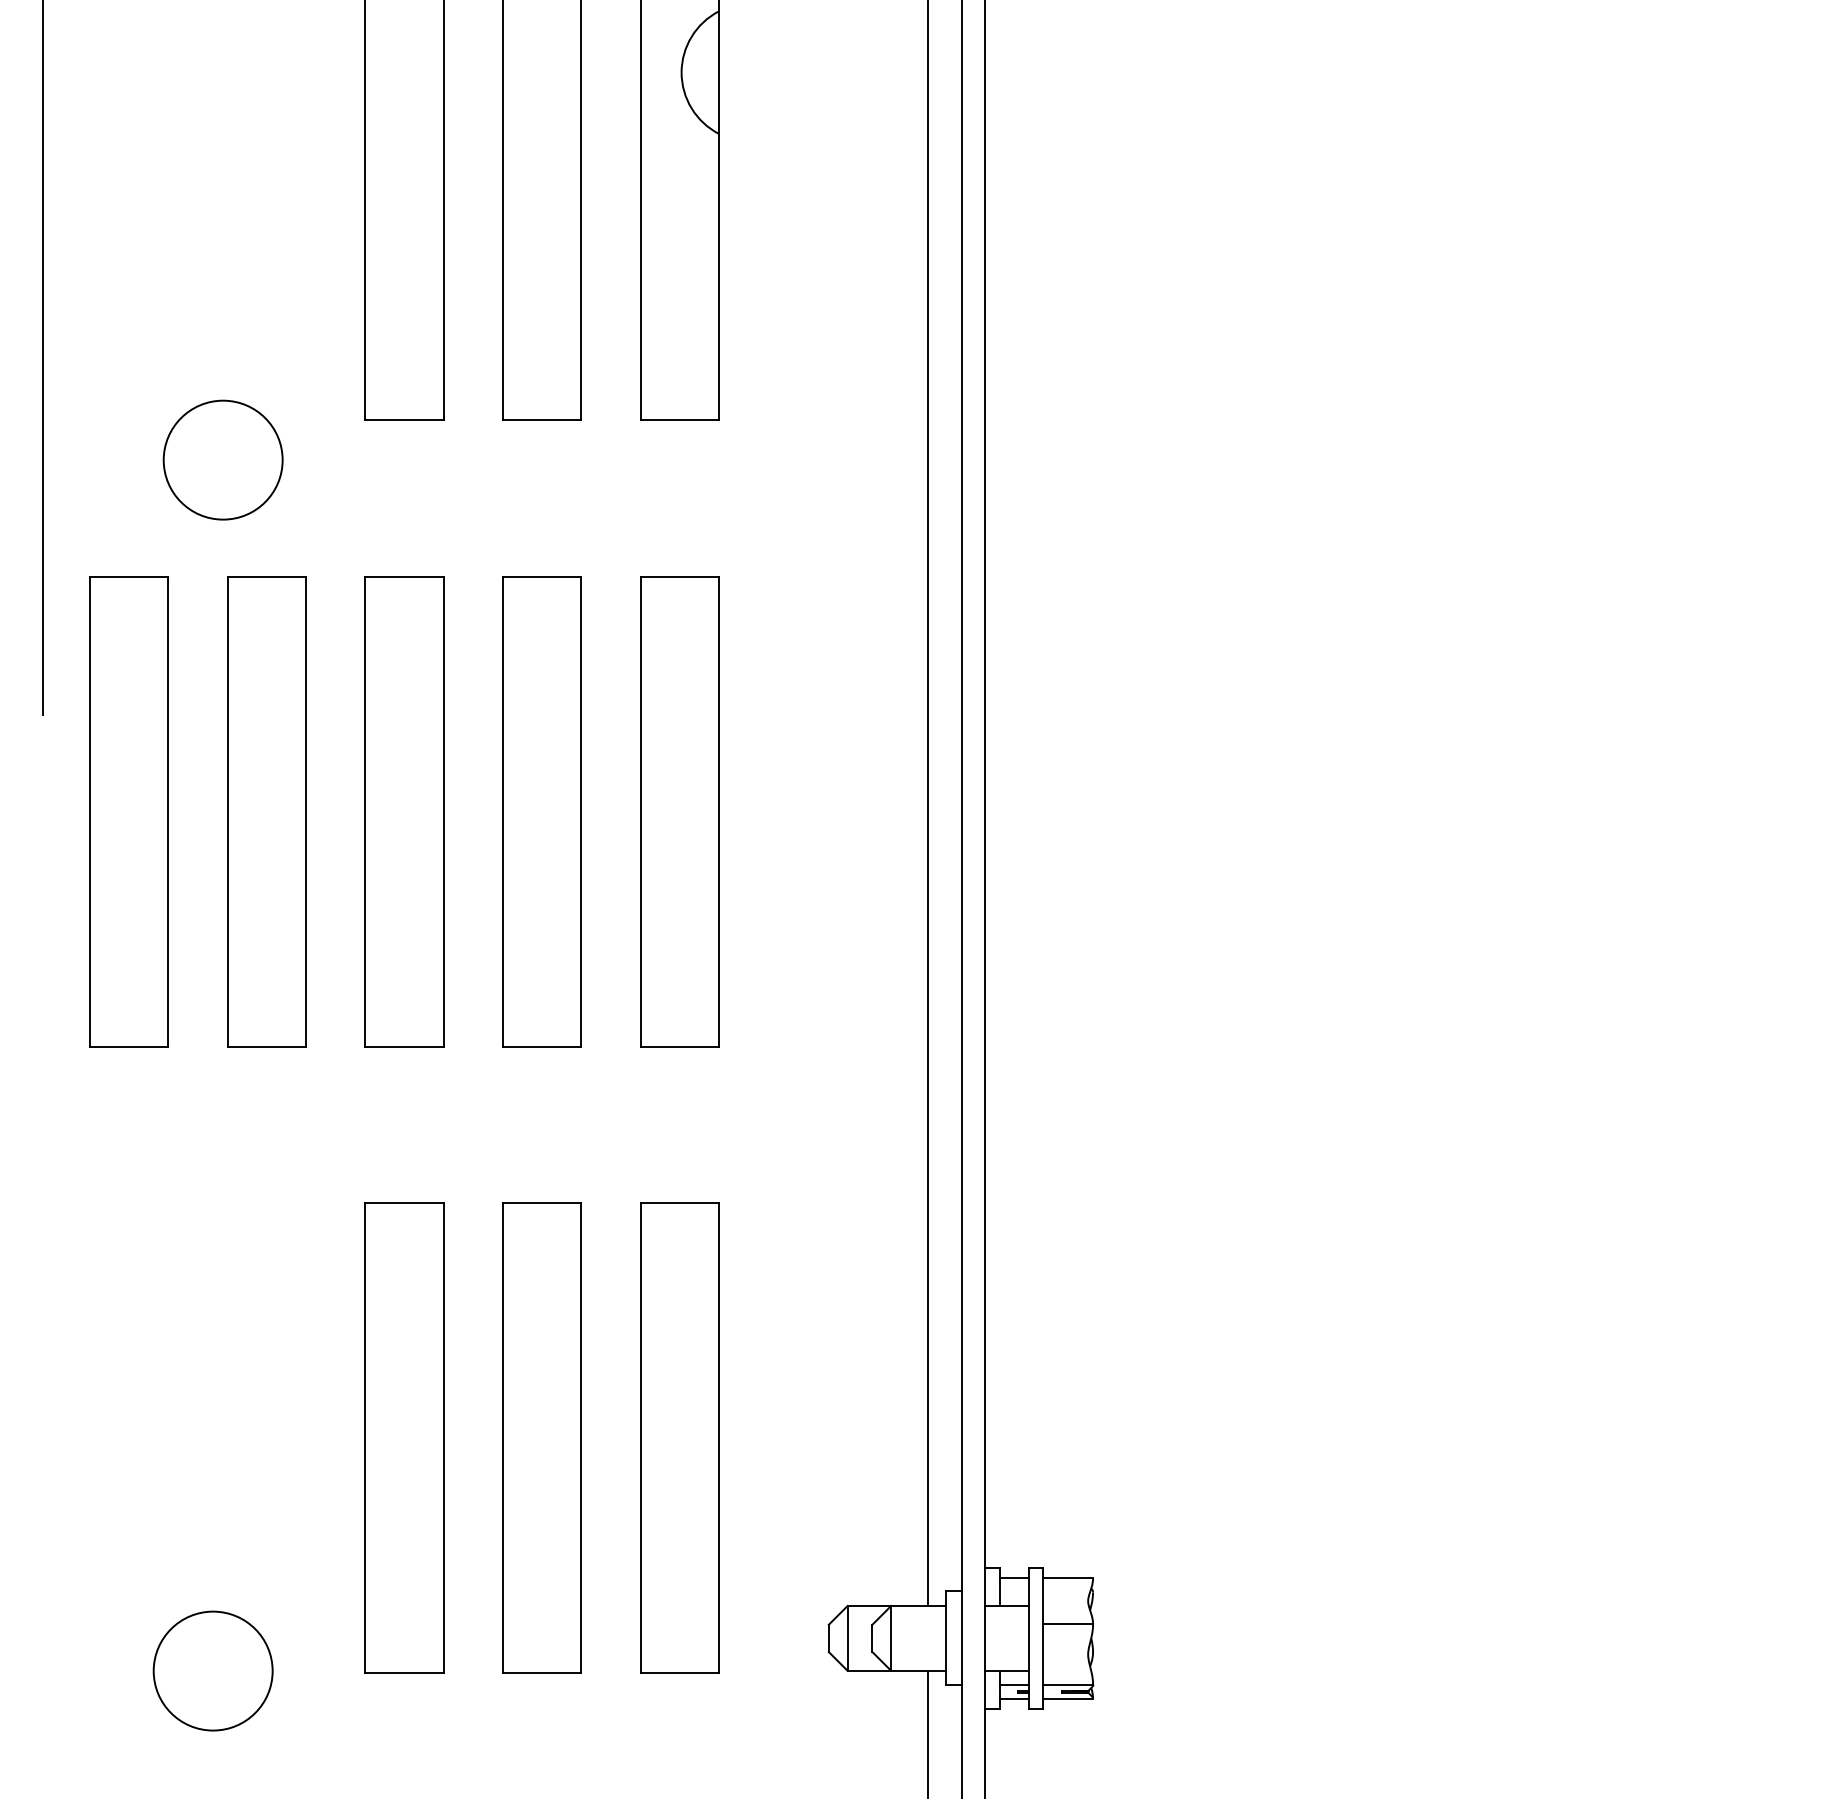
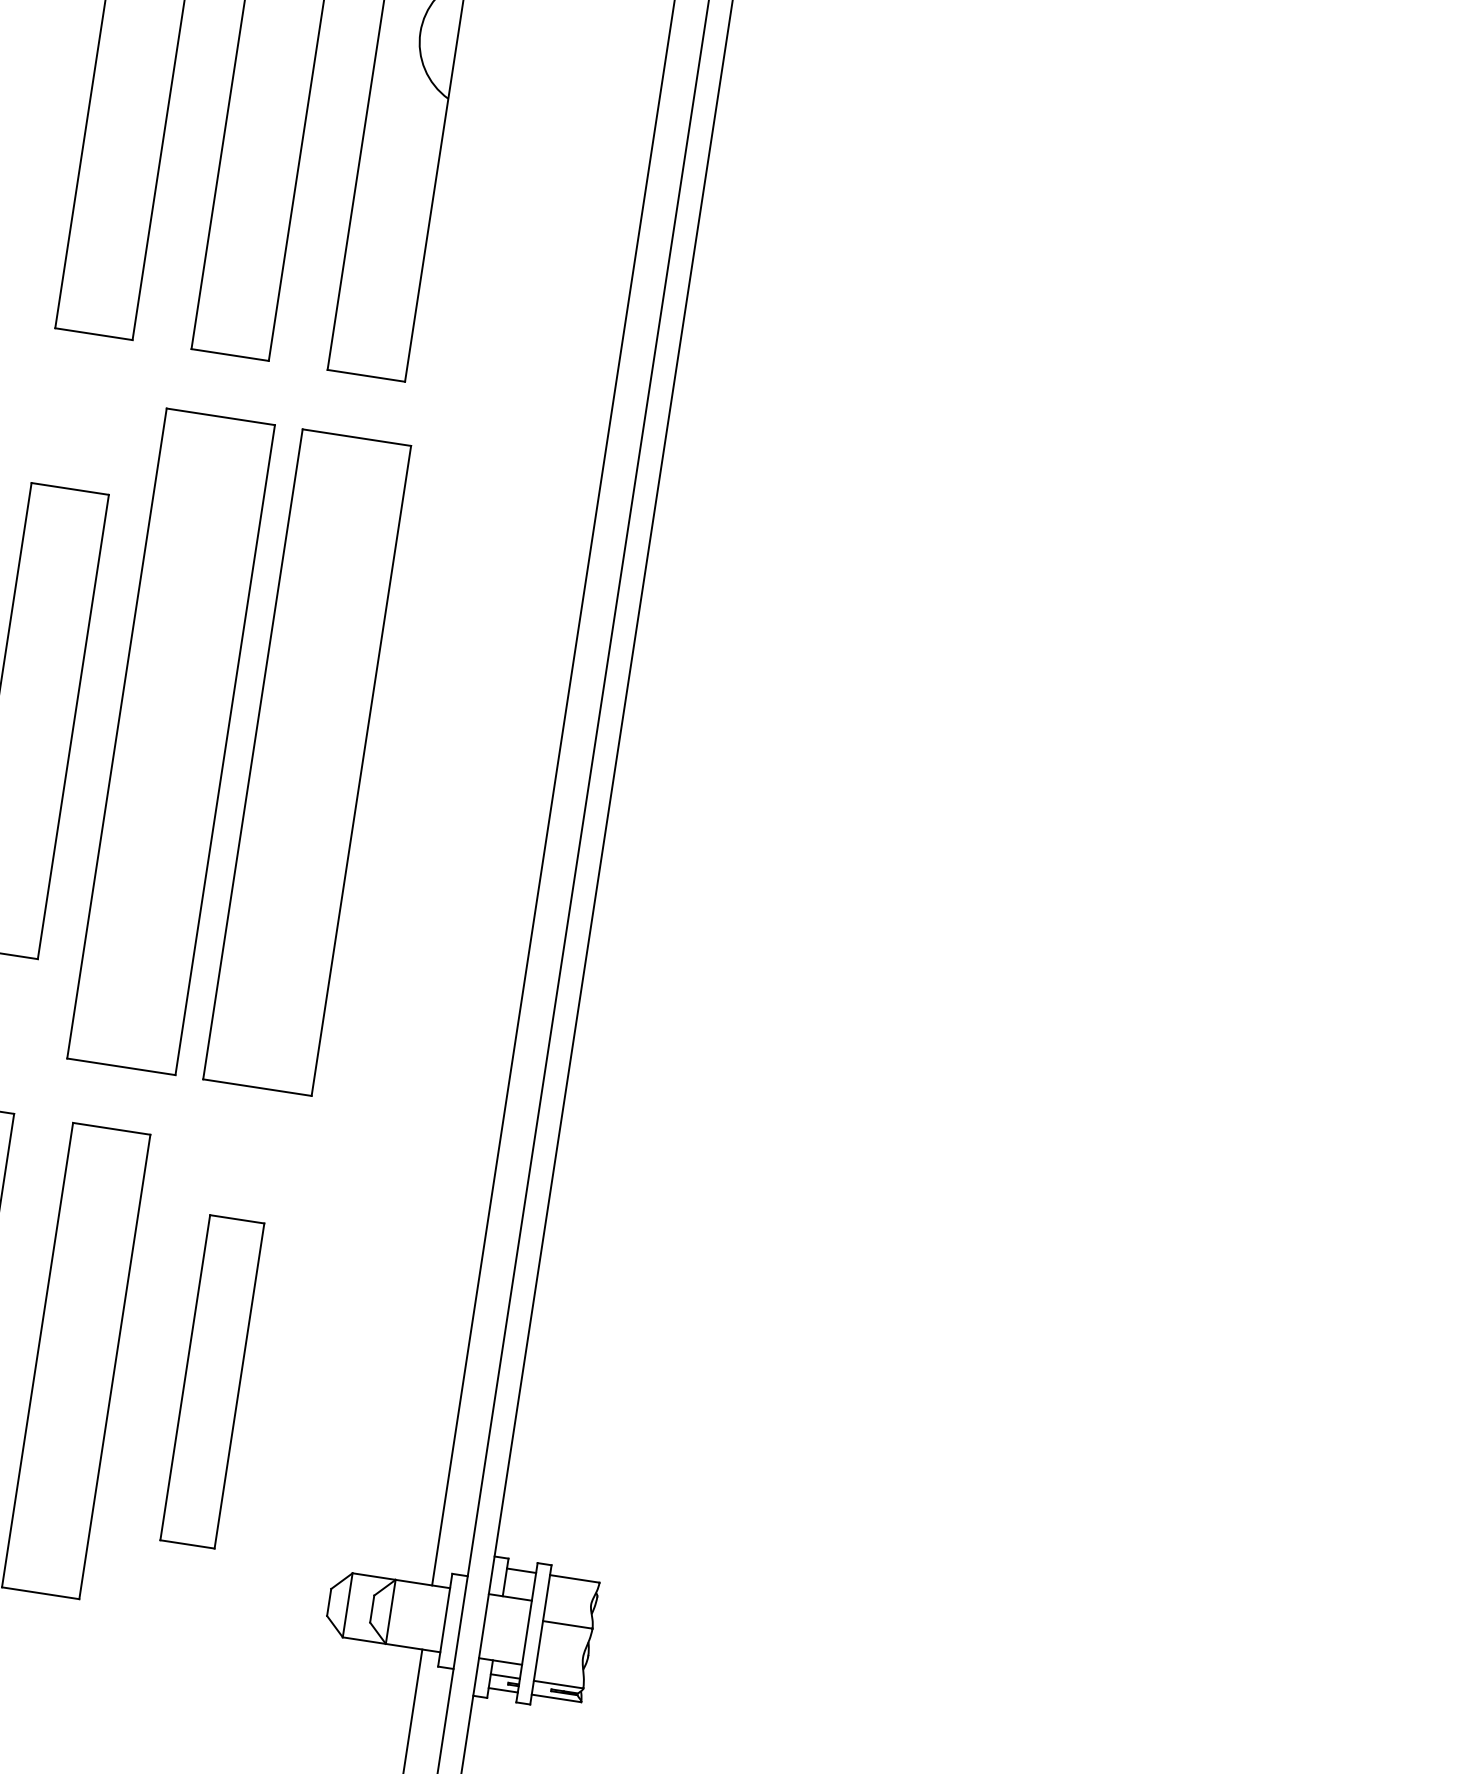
part: (541, 811) -> (170, 741), size x1.4
part: (679, 811) -> (306, 762), size x1.4
part: (679, 1437) -> (211, 1381), size x0.7

